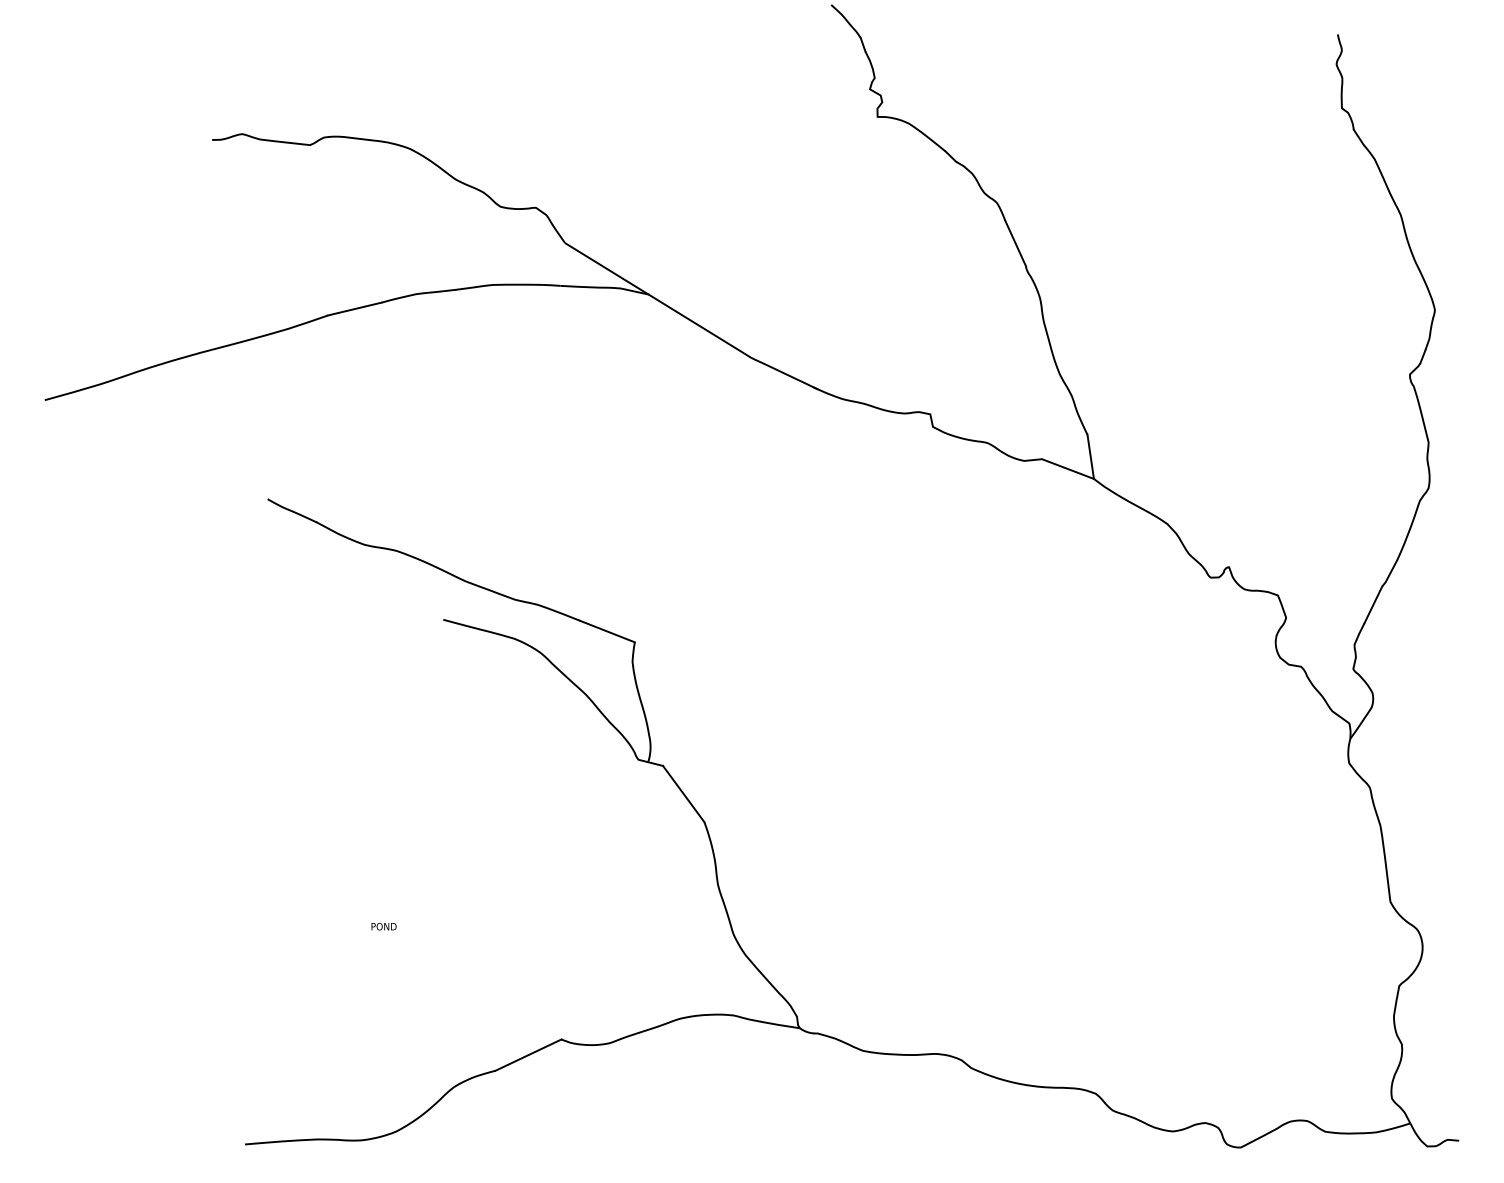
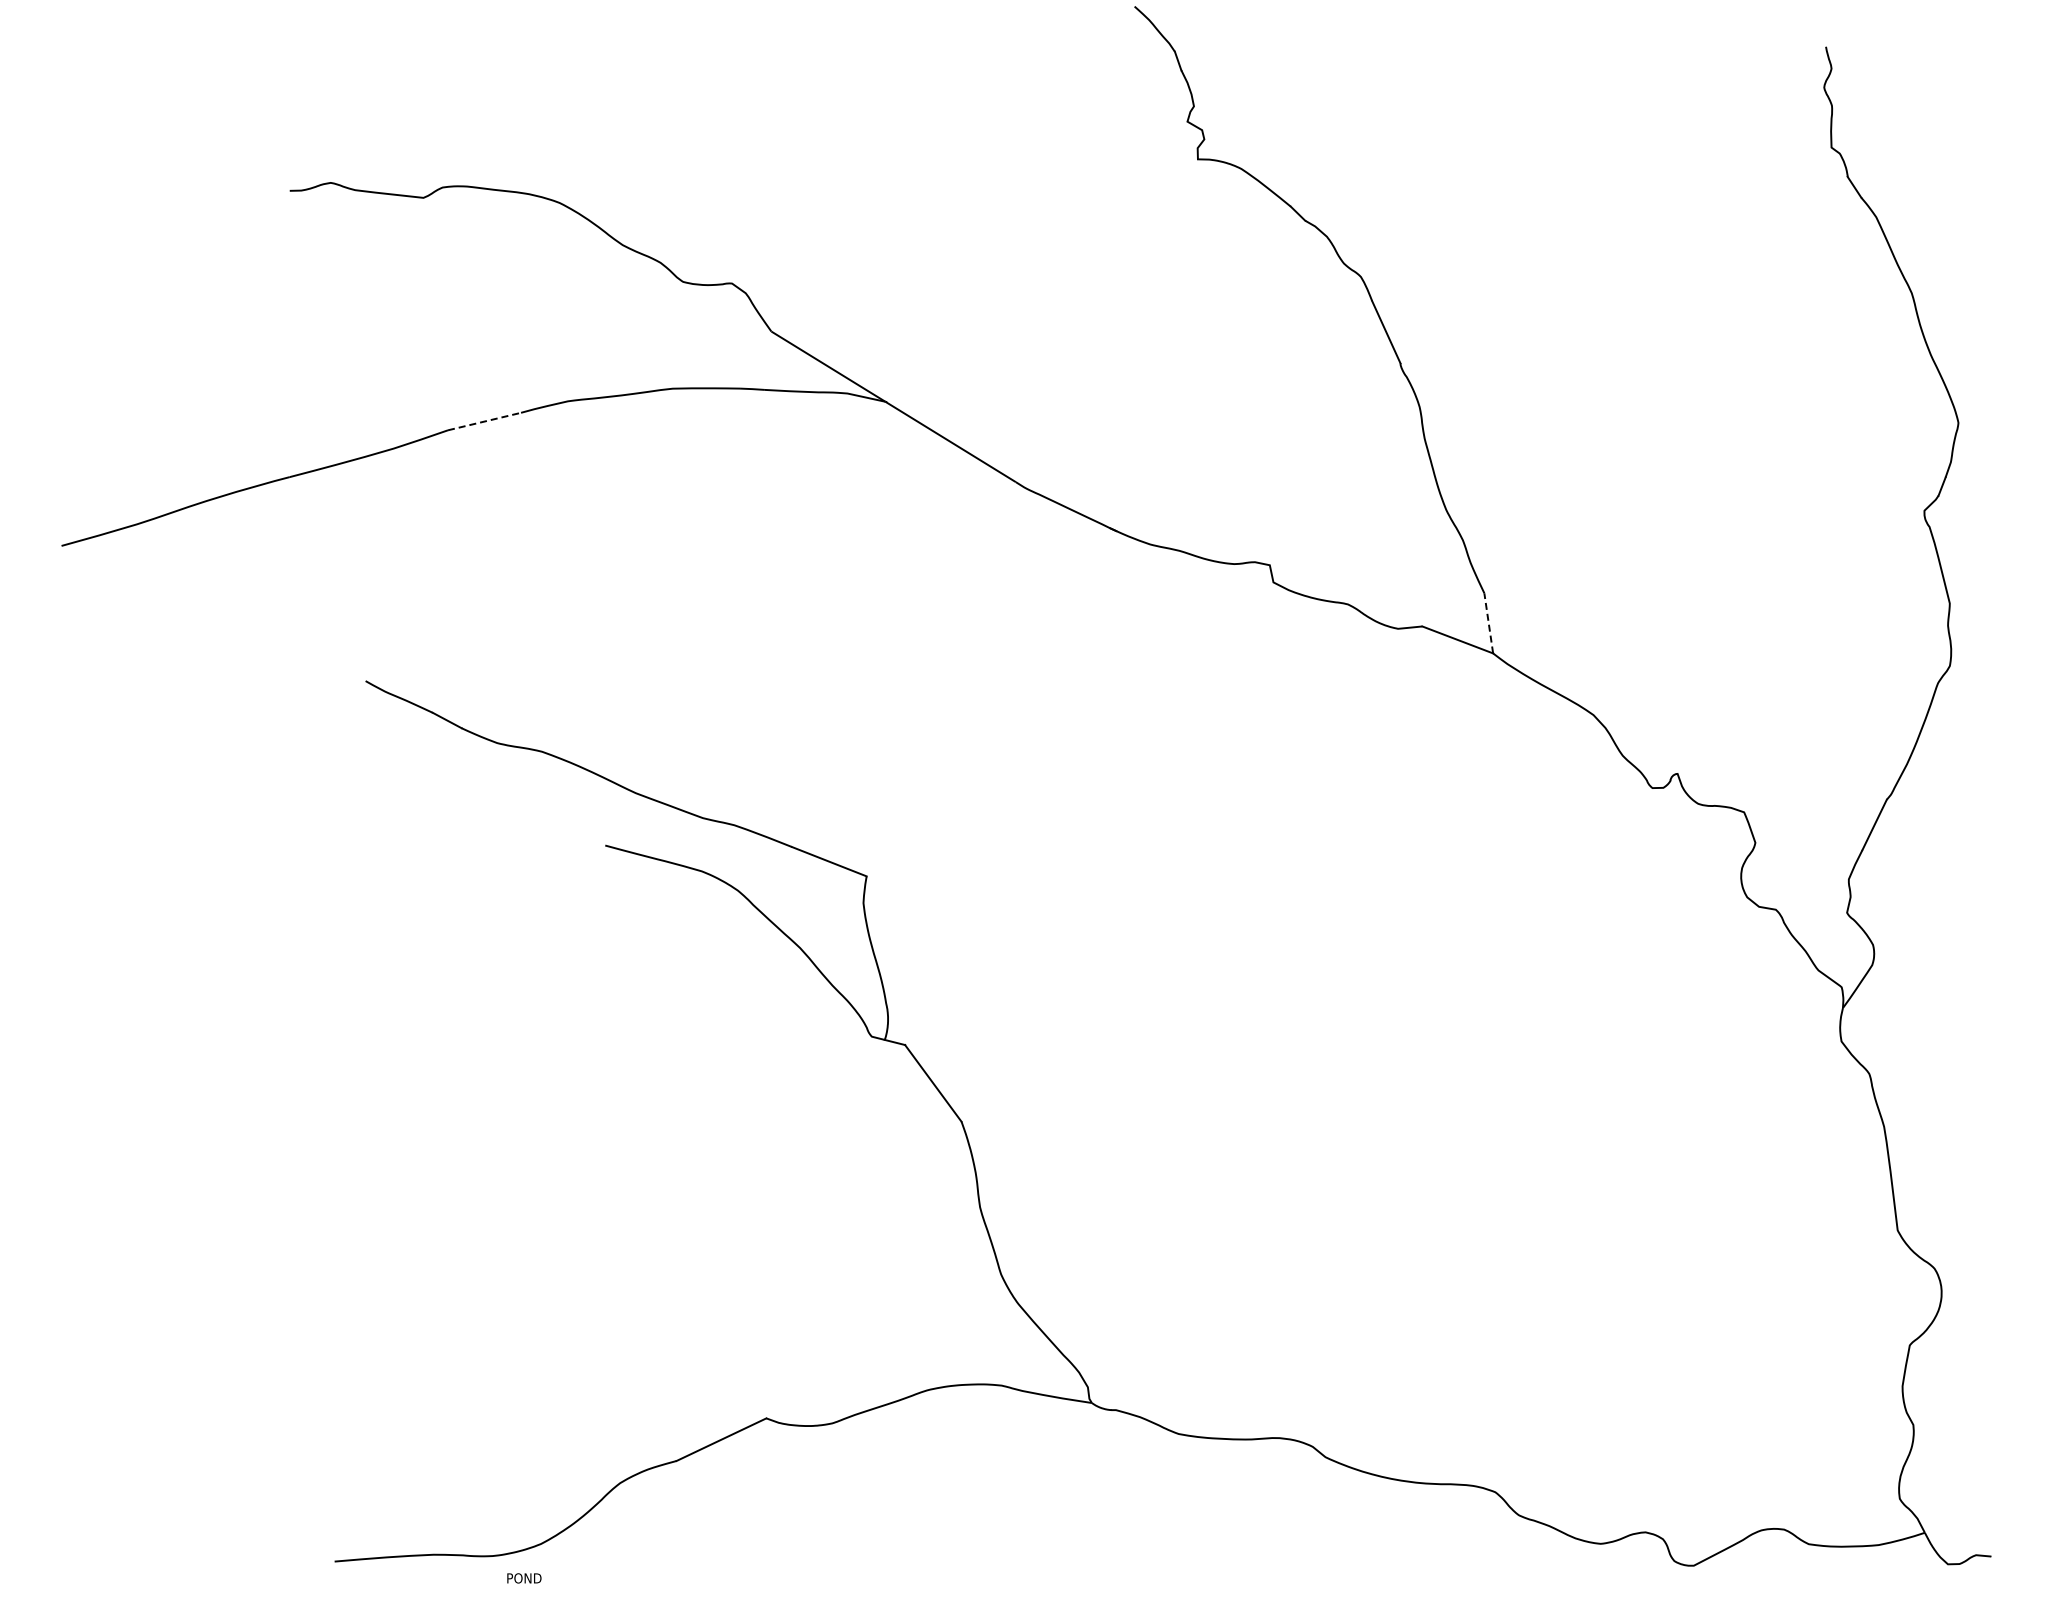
line: (354, 309) -> (484, 421), solid -> dashed
line: (1090, 456) -> (1488, 622), solid -> dashed
text: (384, 926) -> (524, 1578), moved

